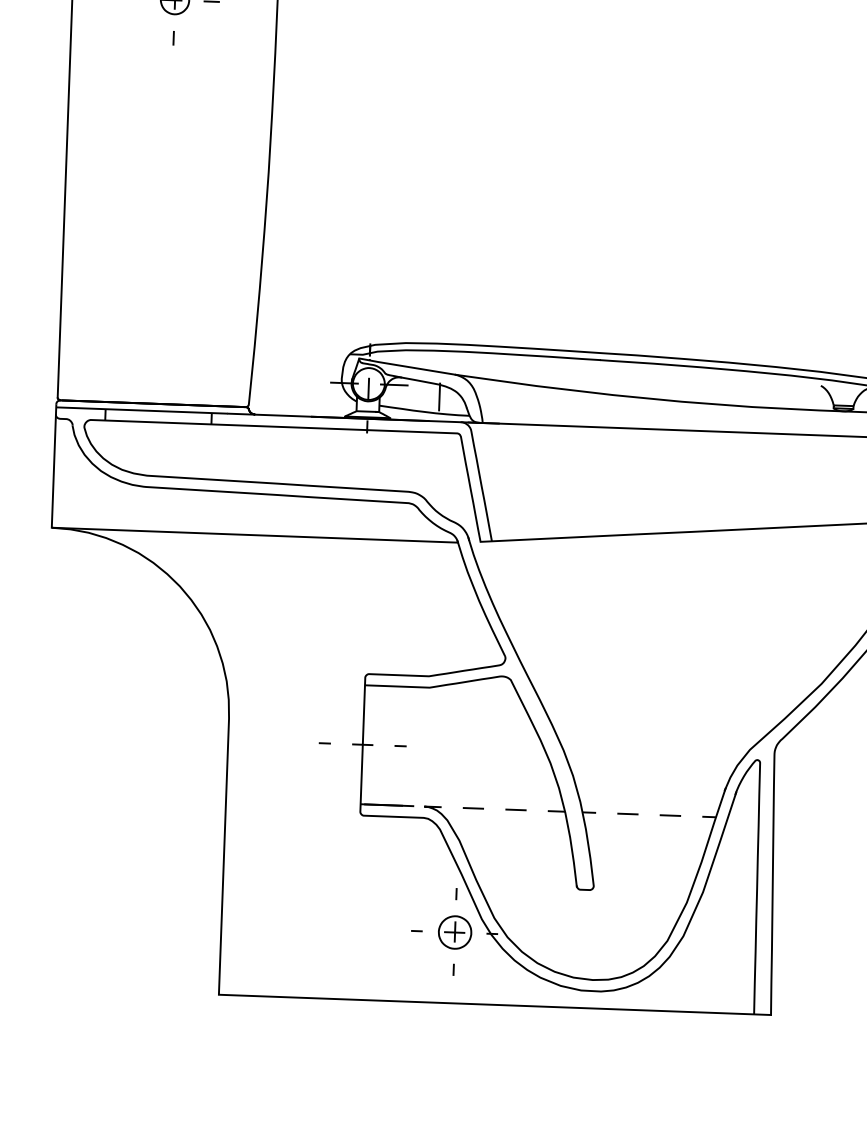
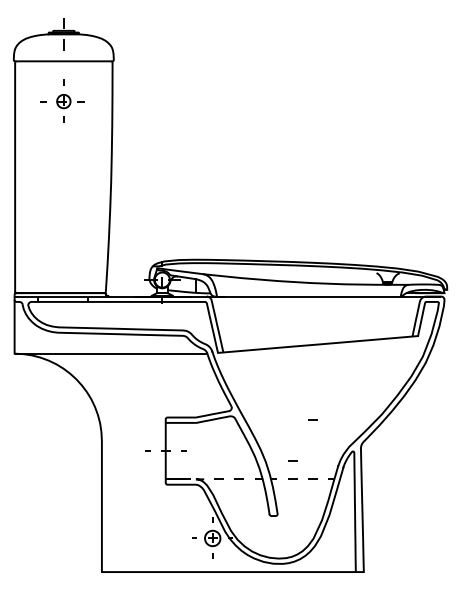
line: (674, 689) -> (312, 419), added
line: (629, 774) -> (292, 460), added

